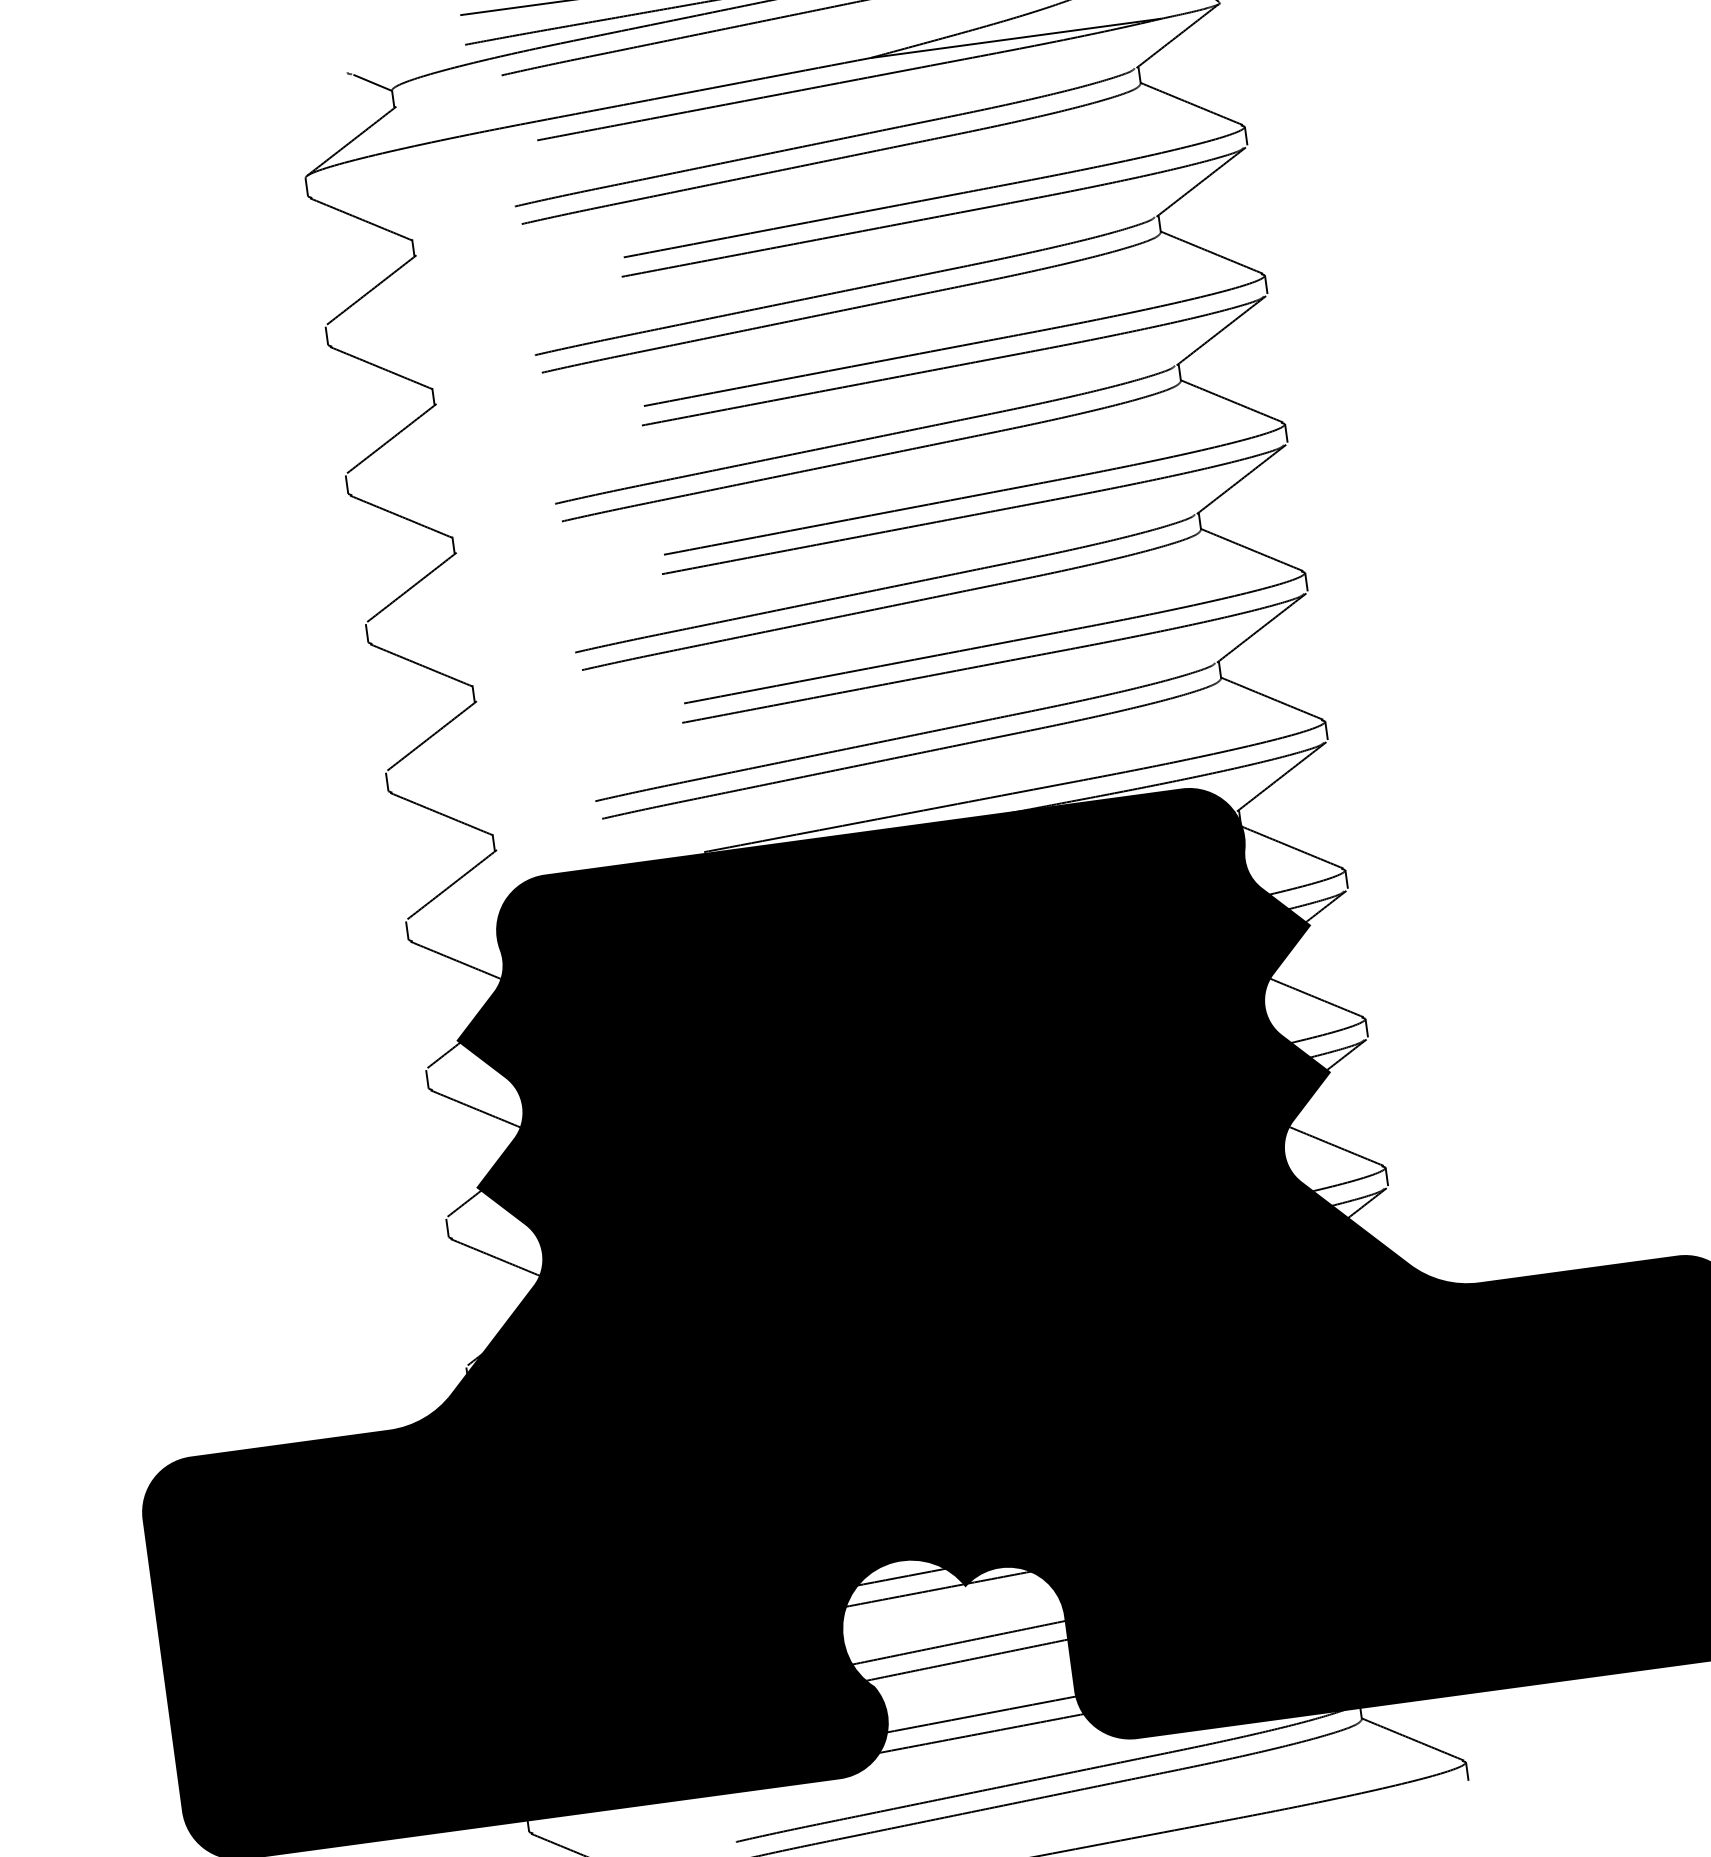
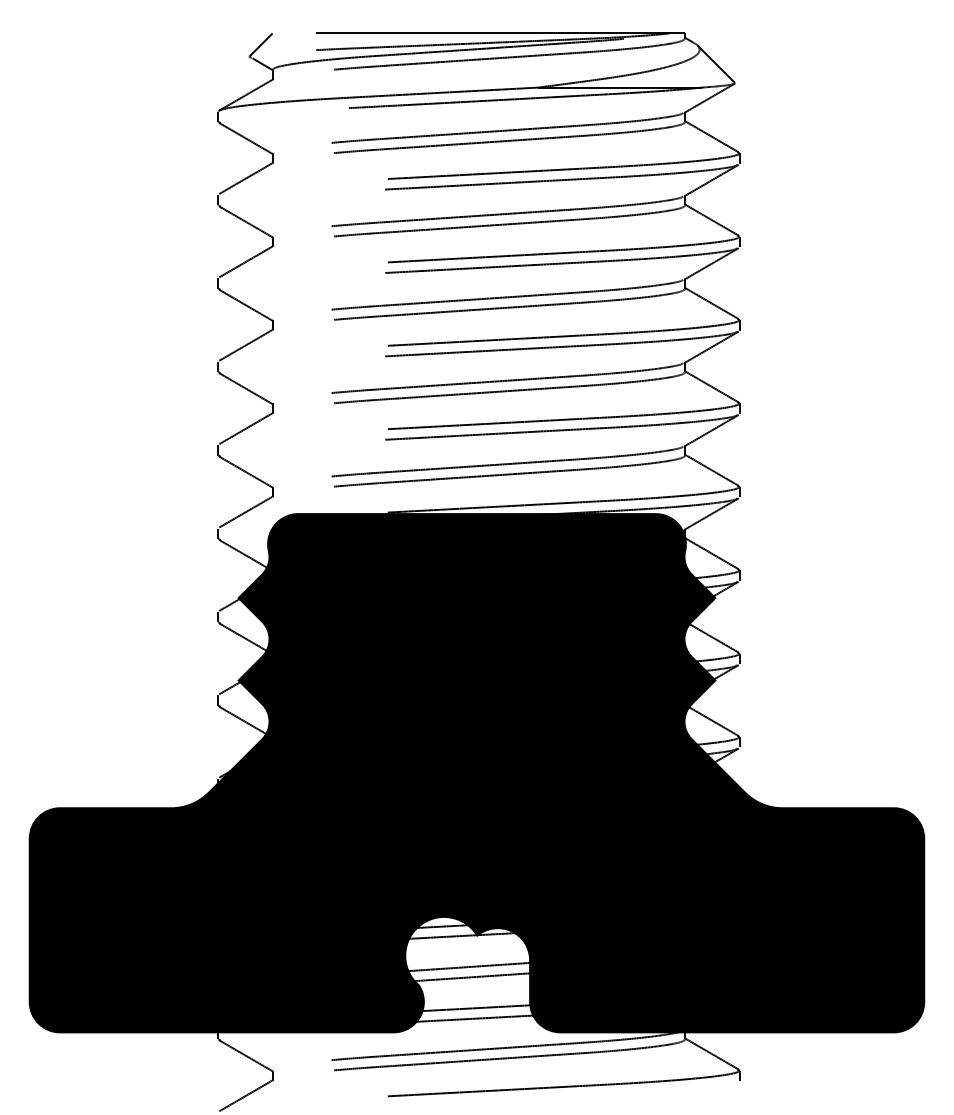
line: (364, 48) -> (260, 44), added

